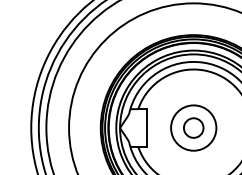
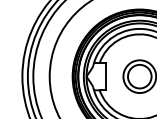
circle: (193, 127) -> (139, 76), size x1.67

